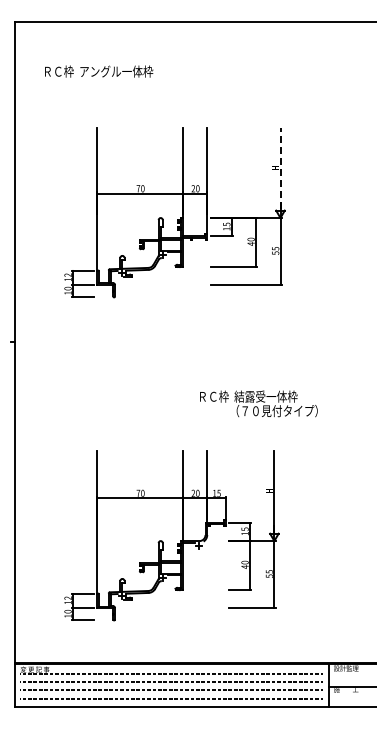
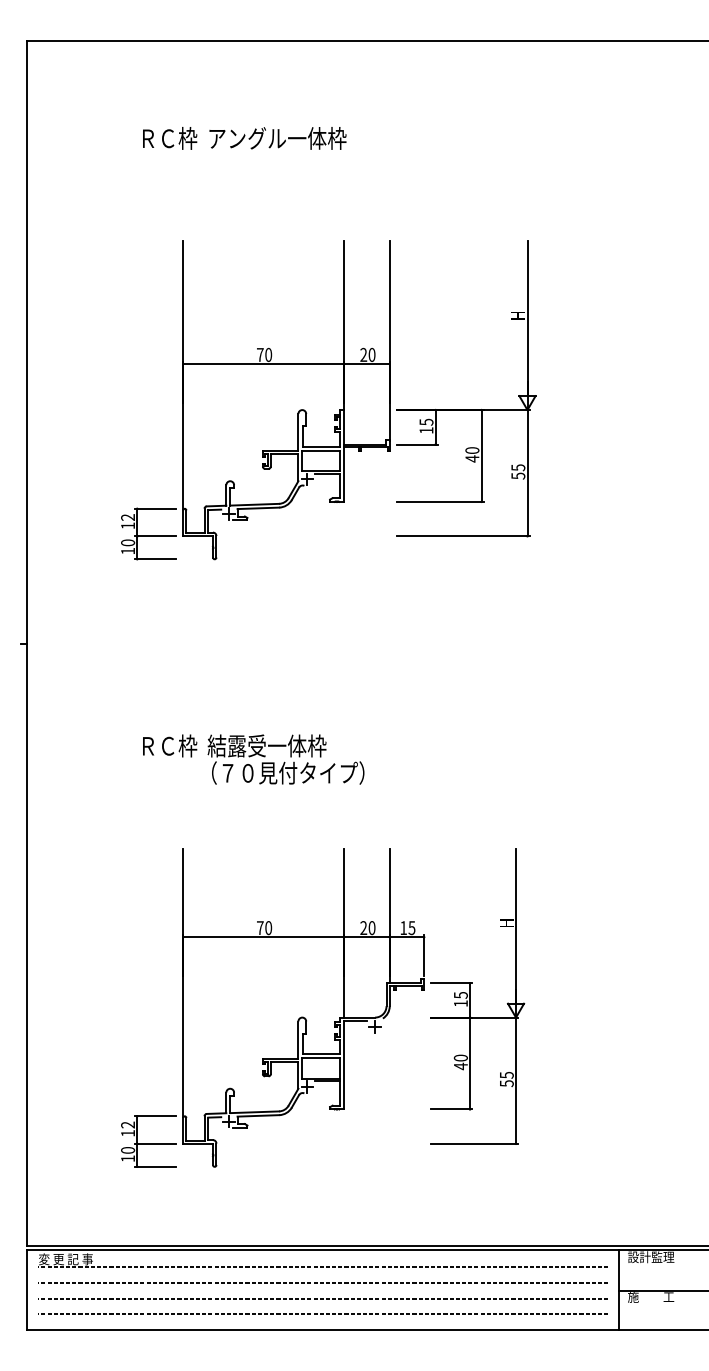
text: (99, 71) -> (245, 138), moved
line: (280, 168) -> (527, 316), dashed -> solid
text: (258, 403) -> (252, 758), moved

